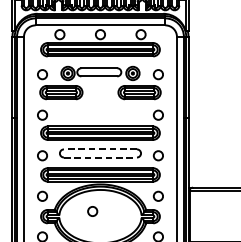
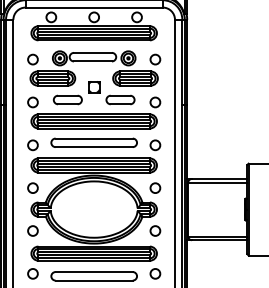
part: (99, 106) -> (93, 93), added
line: (100, 149) -> (94, 138), dashed -> solid
line: (100, 157) -> (94, 147), dashed -> solid
circle: (92, 210) -> (85, 203), removed

